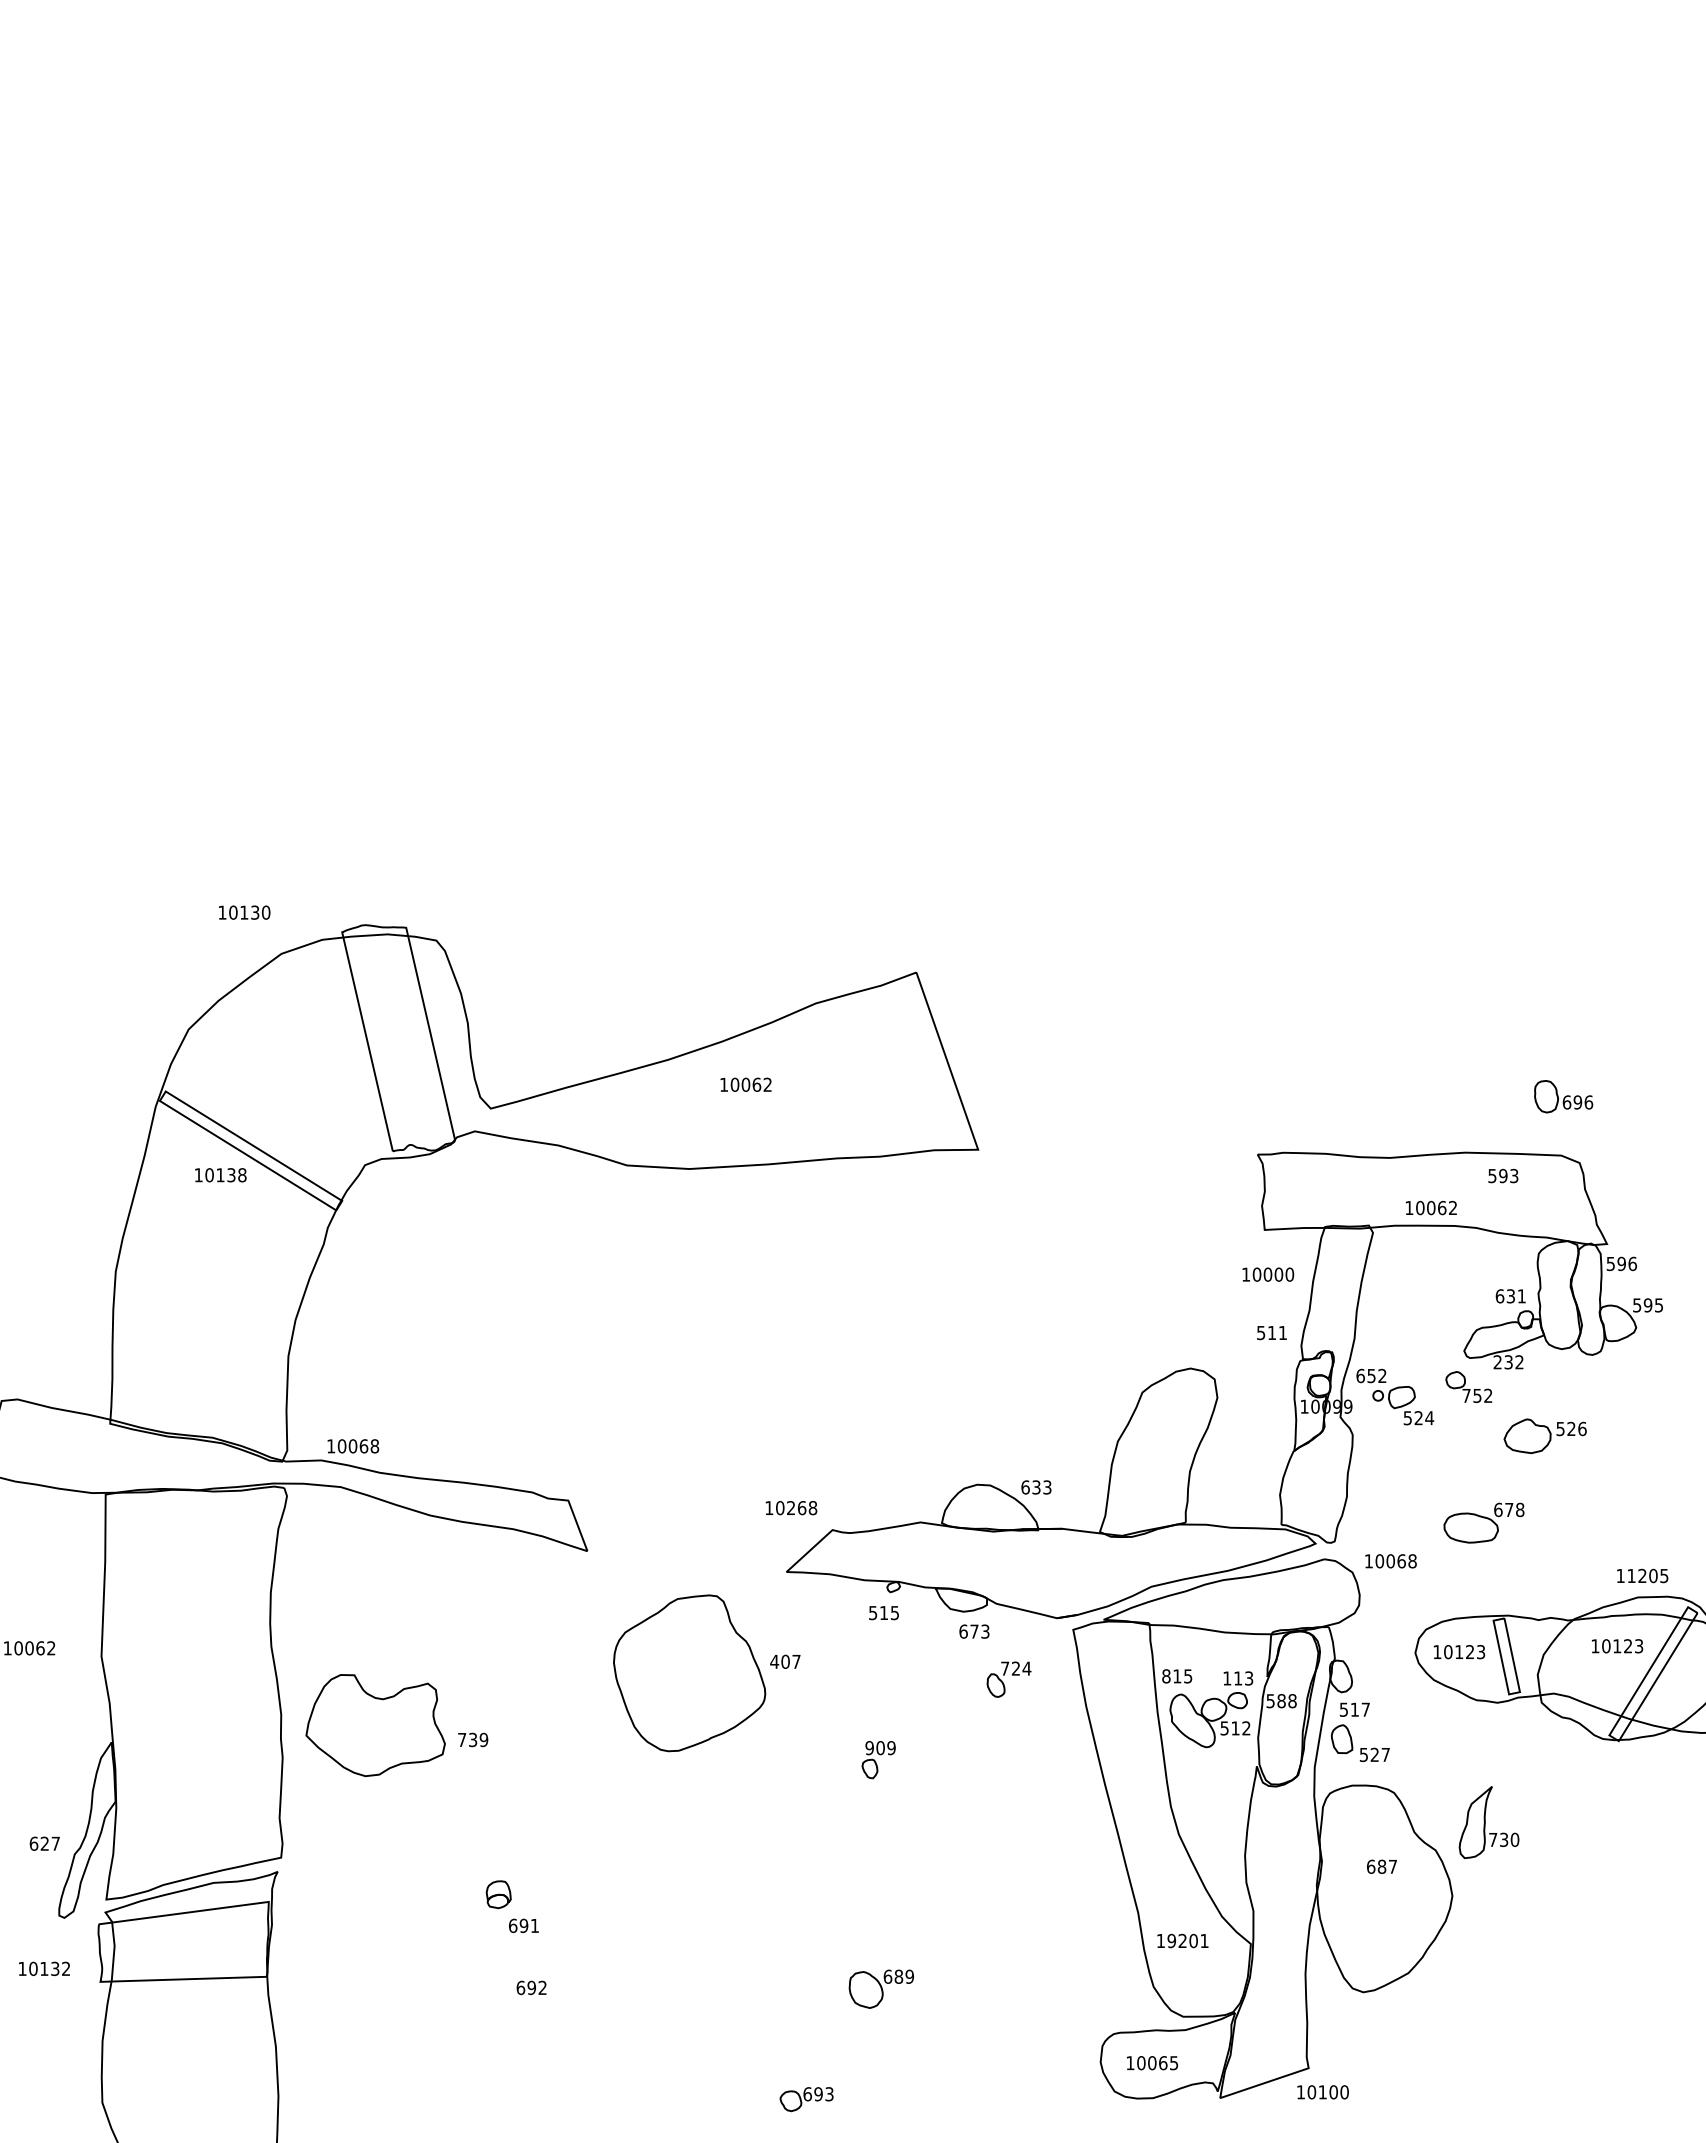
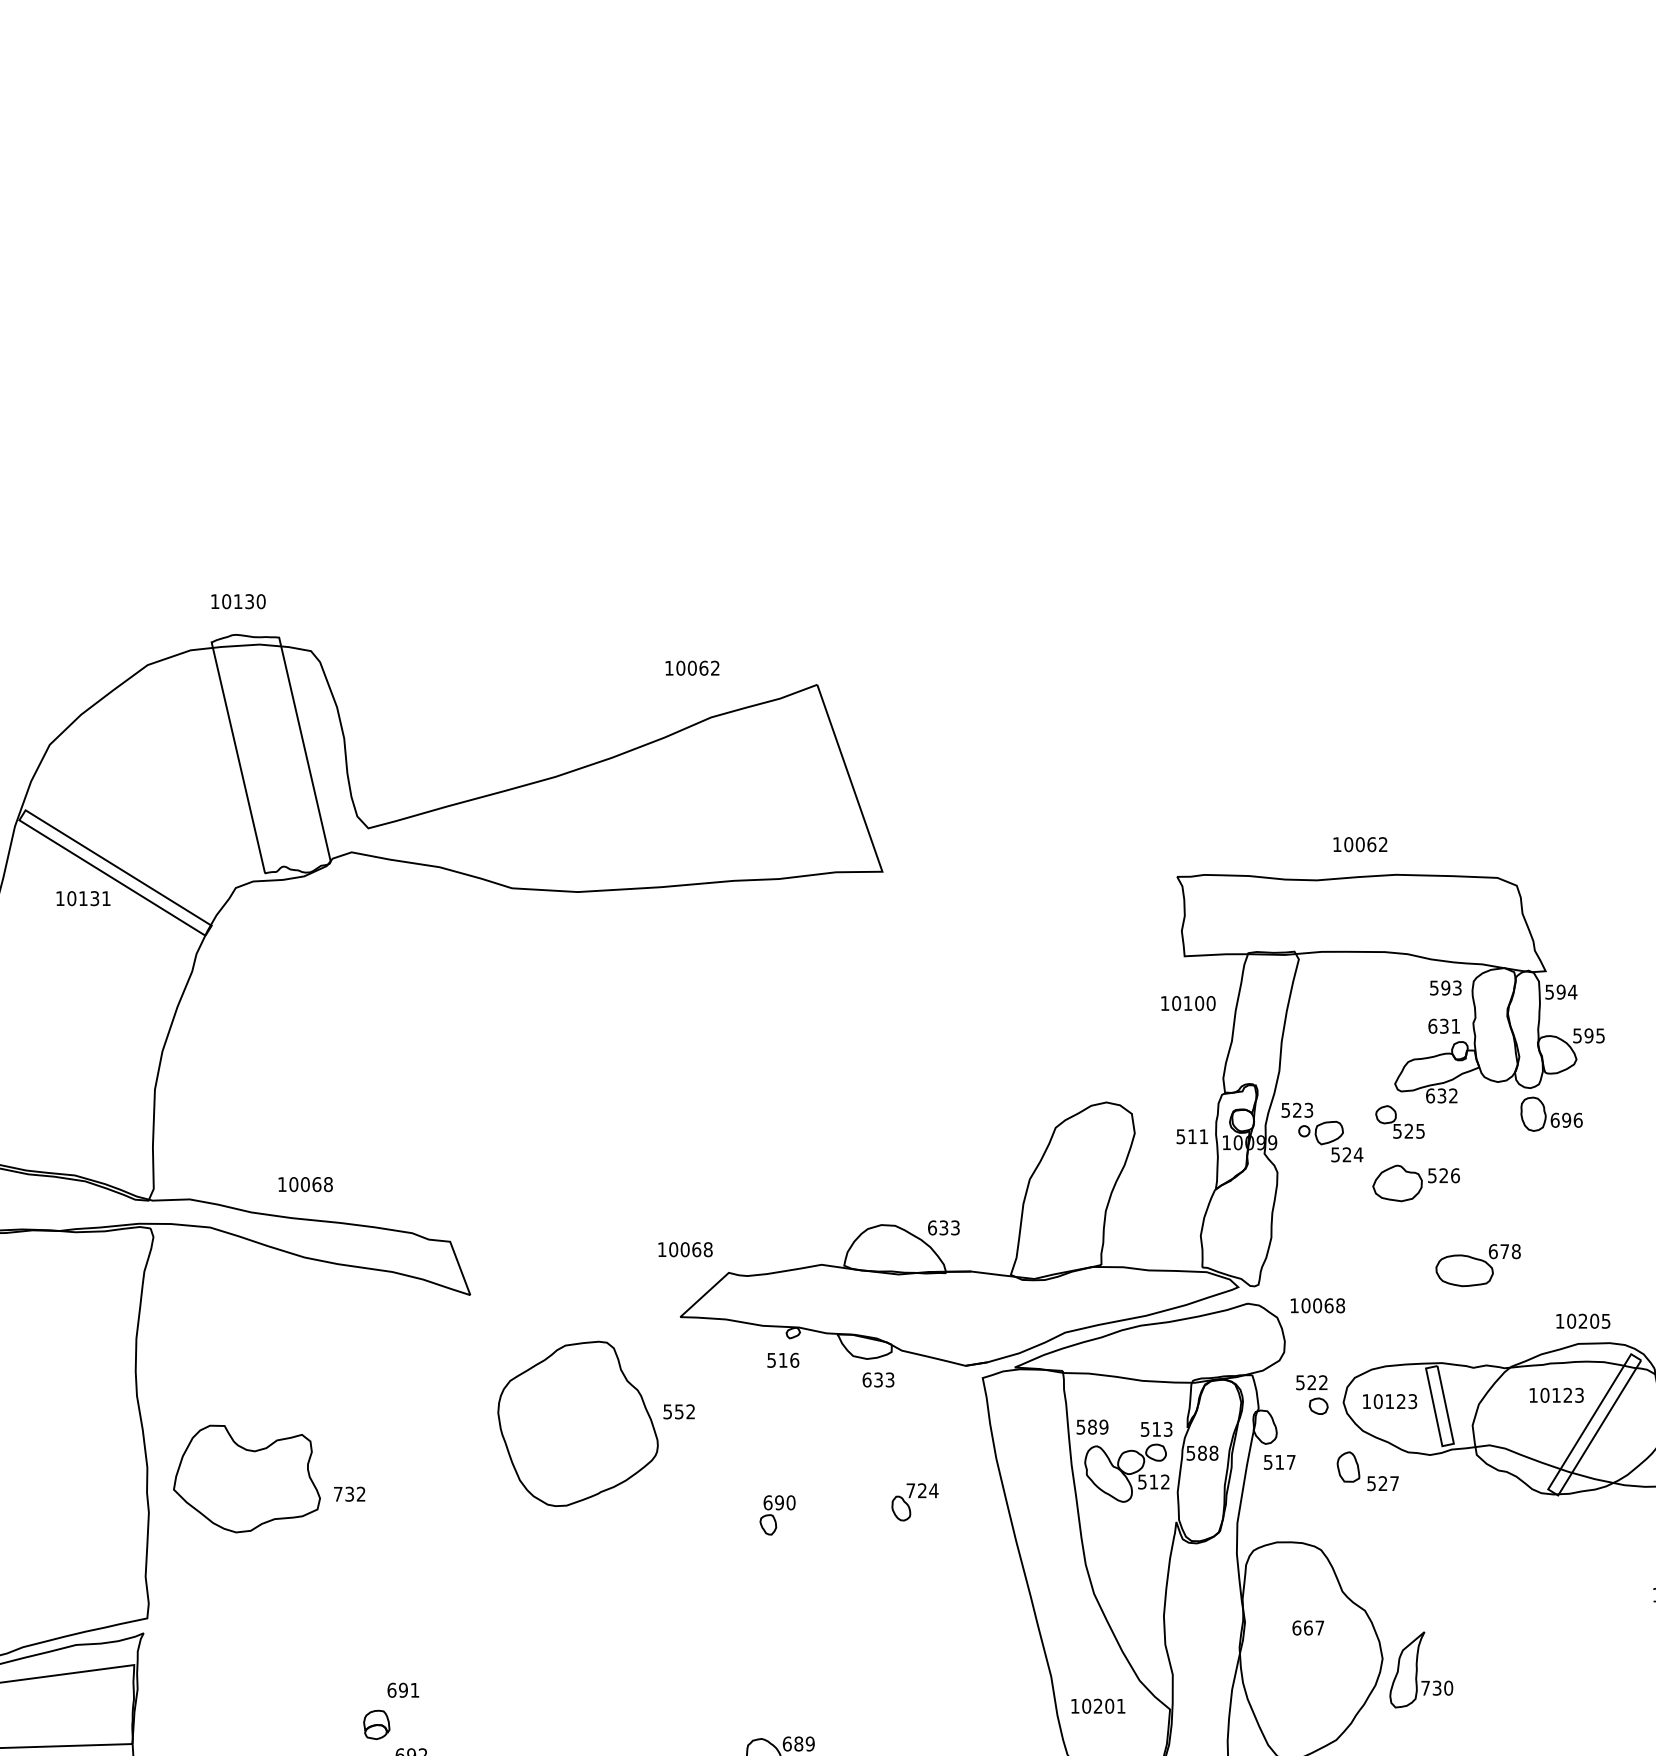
text: (244, 912) -> (238, 601), moved
text: (745, 1084) -> (691, 667), moved
part: (1563, 1096) -> (1551, 1114), moved
text: (242, 1175) -> (106, 898), 10138 -> 10131
text: (1503, 1175) -> (1445, 987), moved
text: (1430, 1207) -> (1359, 844), moved
text: (1632, 1263) -> (1572, 991), 596 -> 594
text: (1267, 1274) -> (1187, 1003), 10000 -> 10100
text: (1271, 1333) -> (1191, 1137), moved
text: (1497, 1362) -> (1430, 1096), 232 -> 632
text: (1371, 1375) -> (1297, 1109), 652 -> 523
text: (1477, 1395) -> (1409, 1130), 752 -> 525
part: (1544, 1436) -> (1415, 1183), moved
text: (353, 1446) -> (305, 1184), moved
text: (791, 1508) -> (685, 1250), 10268 -> 10068
part: (1483, 1522) -> (1477, 1264), moved
text: (1631, 1575) -> (1571, 1320), 11205 -> 10205
text: (894, 1612) -> (794, 1359), 515 -> 516
text: (974, 1631) -> (878, 1379), 673 -> 633
part: (1385, 1645) -> (1312, 1394), added
text: (785, 1661) -> (679, 1411), 407 -> 552
text: (1177, 1676) -> (1092, 1427), 815 -> 589
text: (1227, 1678) -> (1145, 1429), 113 -> 513
part: (1008, 1679) -> (914, 1502), moved
text: (483, 1740) -> (360, 1494), 739 -> 732
text: (880, 1748) -> (779, 1503), 909 -> 690
part: (1360, 1748) -> (1367, 1476), moved
part: (1488, 1822) -> (1420, 1669), moved
text: (1381, 1866) -> (1307, 1627), 687 -> 667
part: (498, 1894) -> (376, 1724), moved
text: (1171, 1941) -> (1086, 1706), 19201 -> 10201

